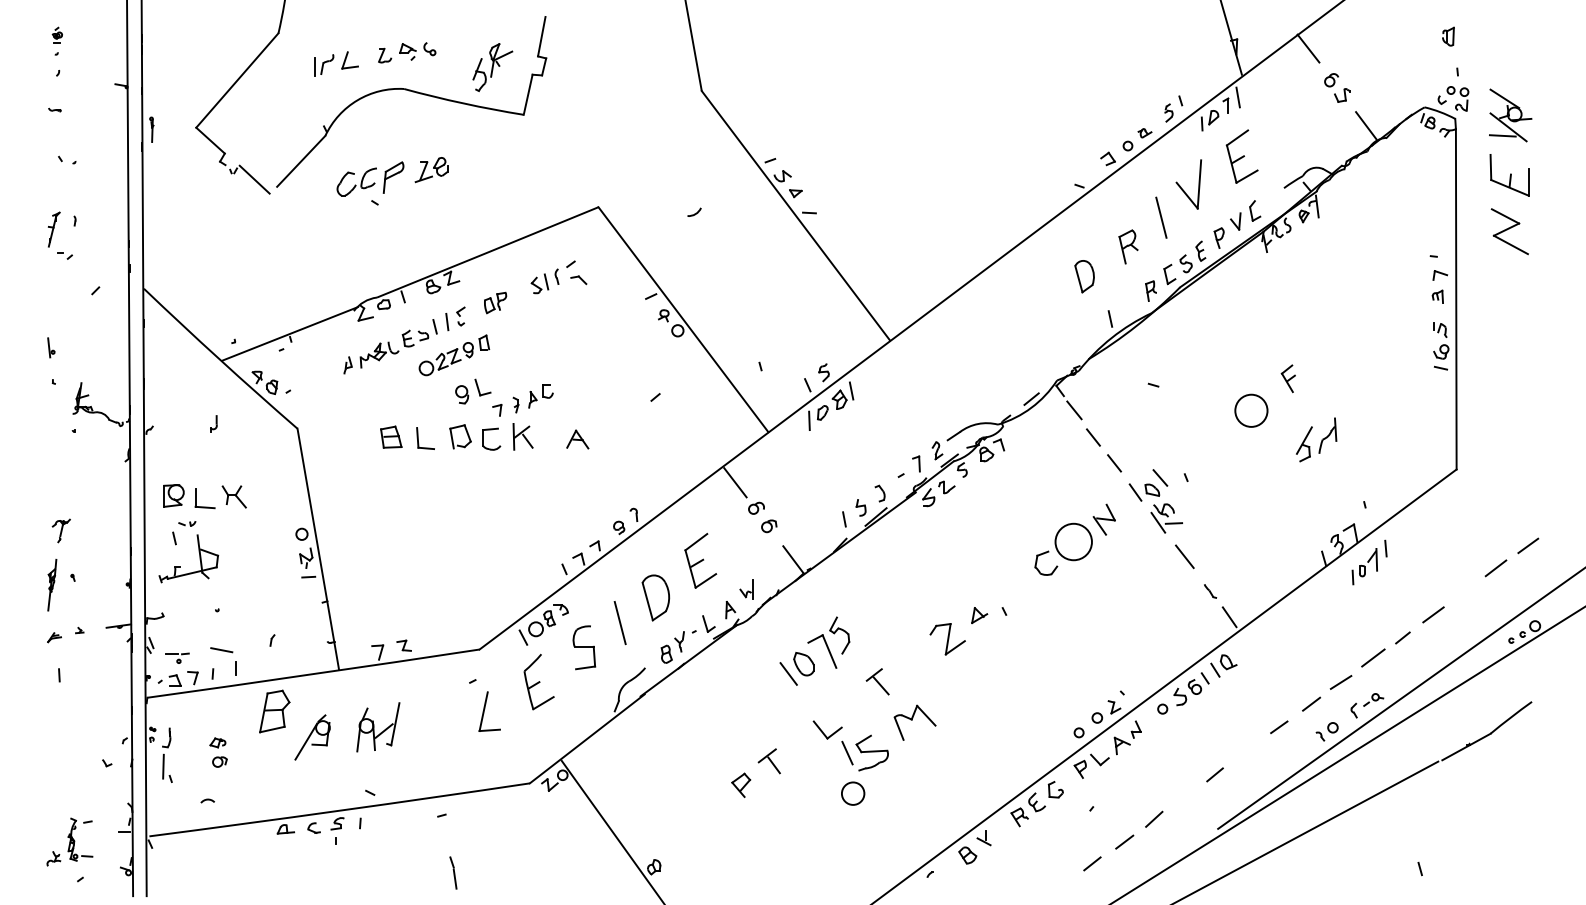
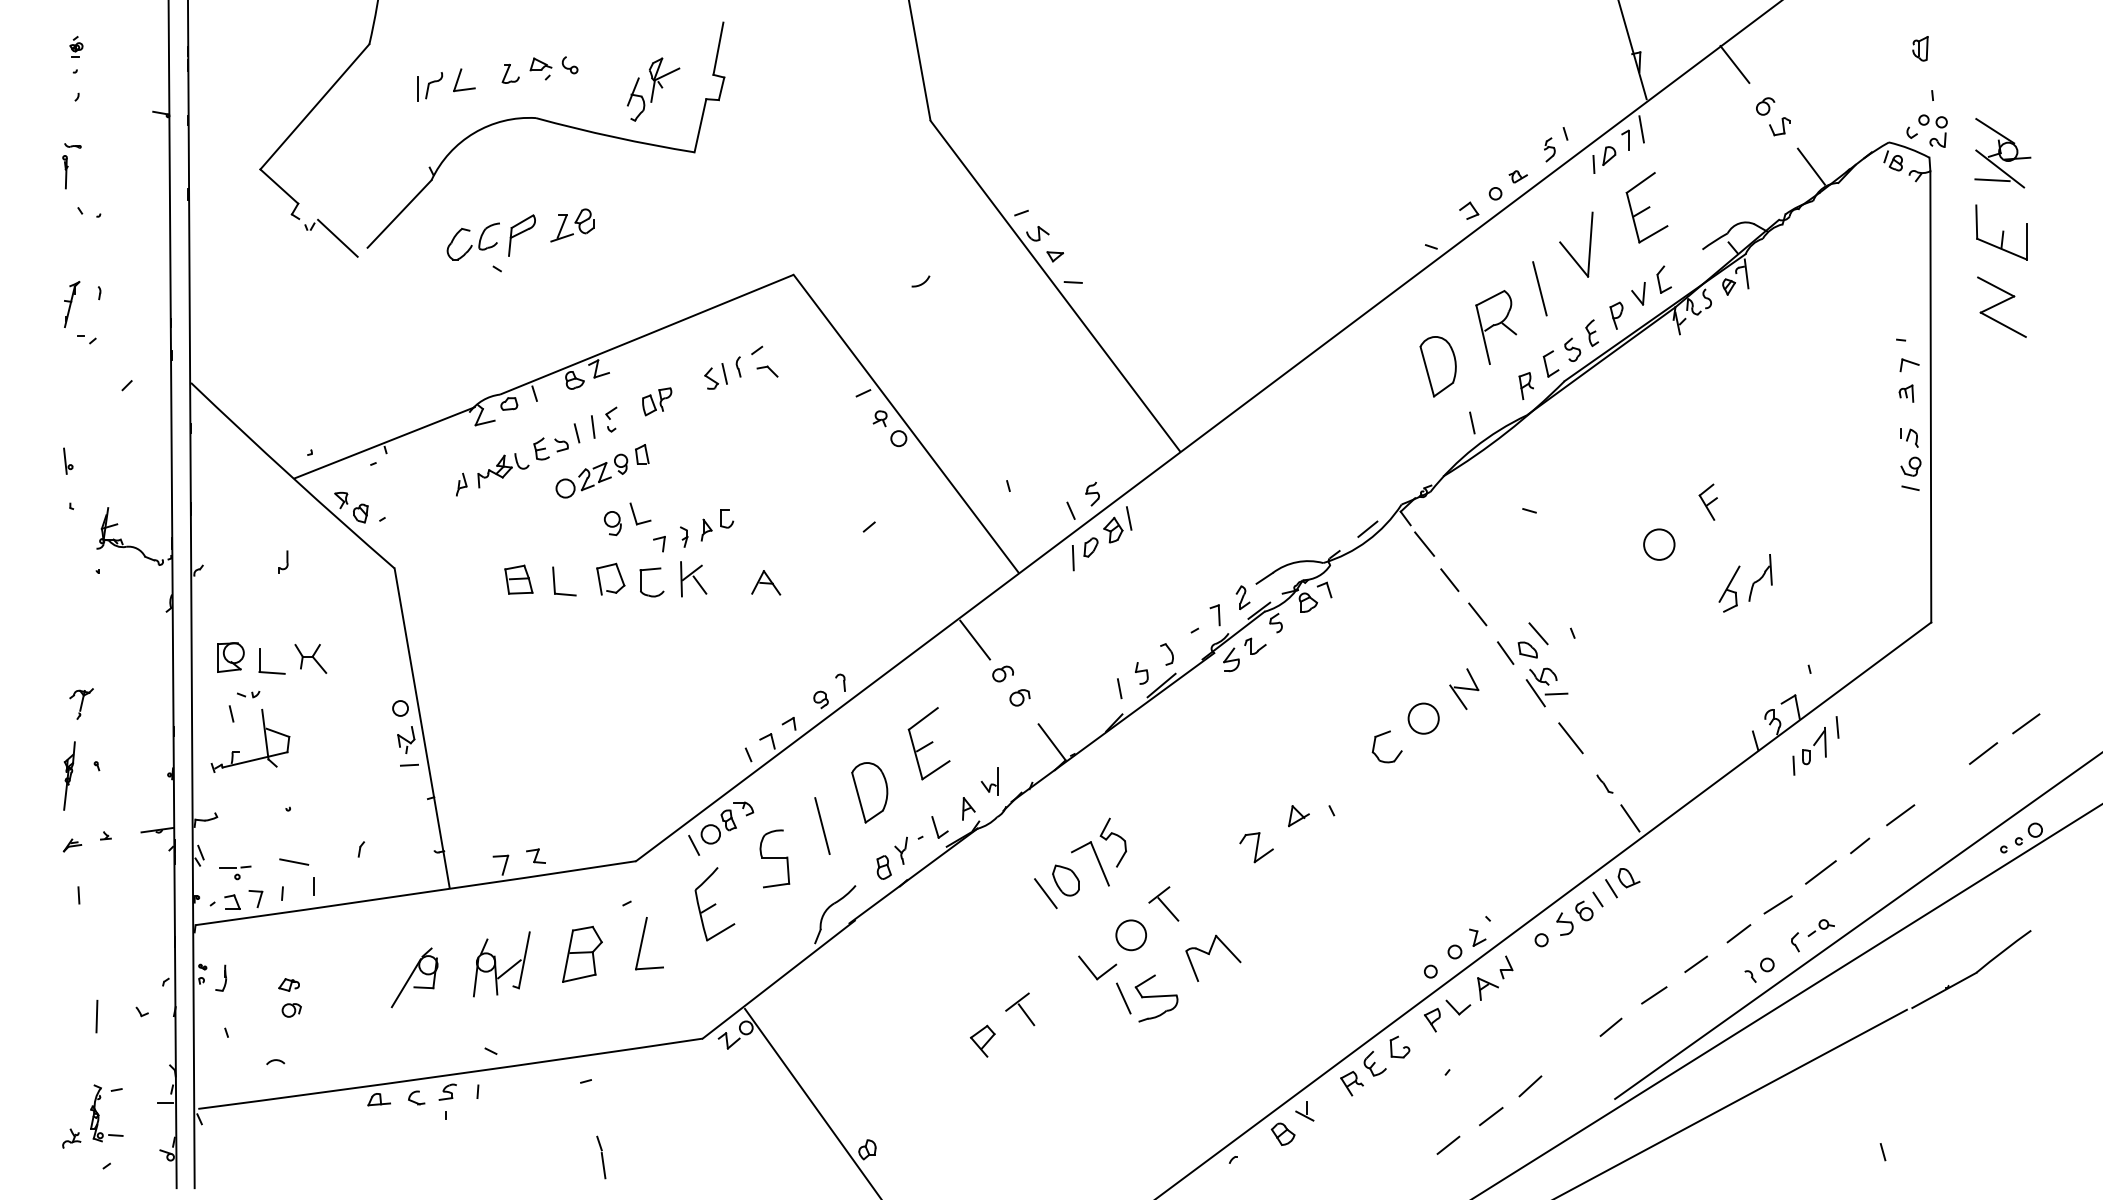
part: (151, 130) -> (65, 172), moved
part: (1128, 246) -> (1496, 327), size x1.67
part: (1084, 276) -> (1437, 366), size x1.43
circle: (1251, 410) -> (1659, 544), size x0.71
circle: (1073, 541) -> (1423, 718), size x0.62
part: (947, 639) -> (1256, 847), size x0.71
part: (274, 710) -> (582, 953), moved
line: (1247, 750) -> (1654, 995), added
line: (163, 766) -> (96, 1016), moved
circle: (852, 793) -> (1130, 935), moved

